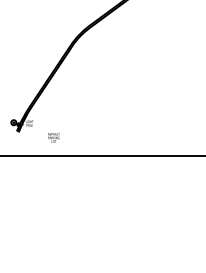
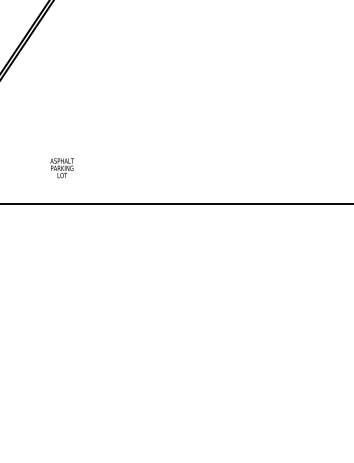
text: (53, 137) -> (61, 167), moved

